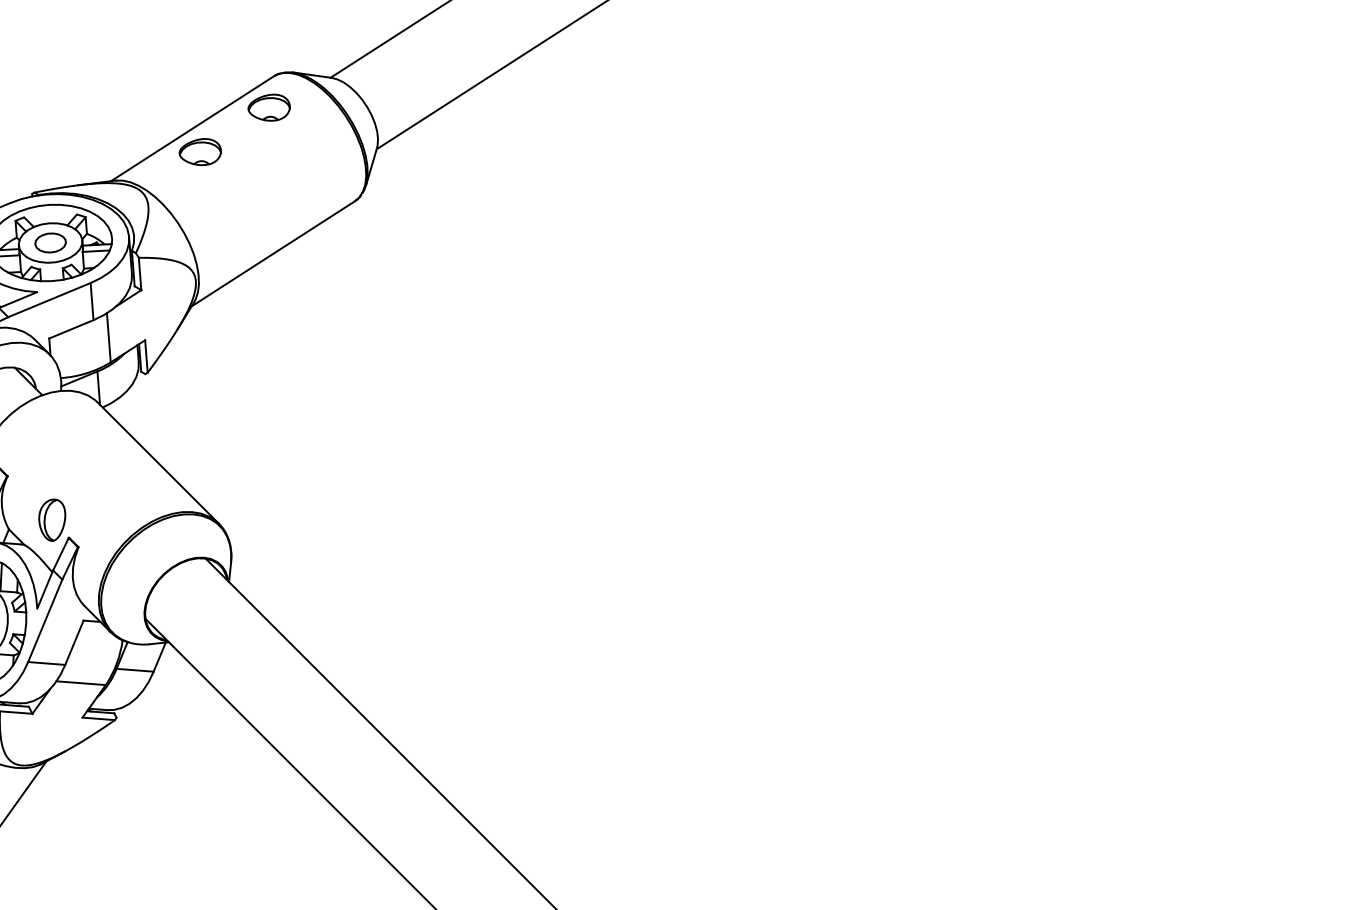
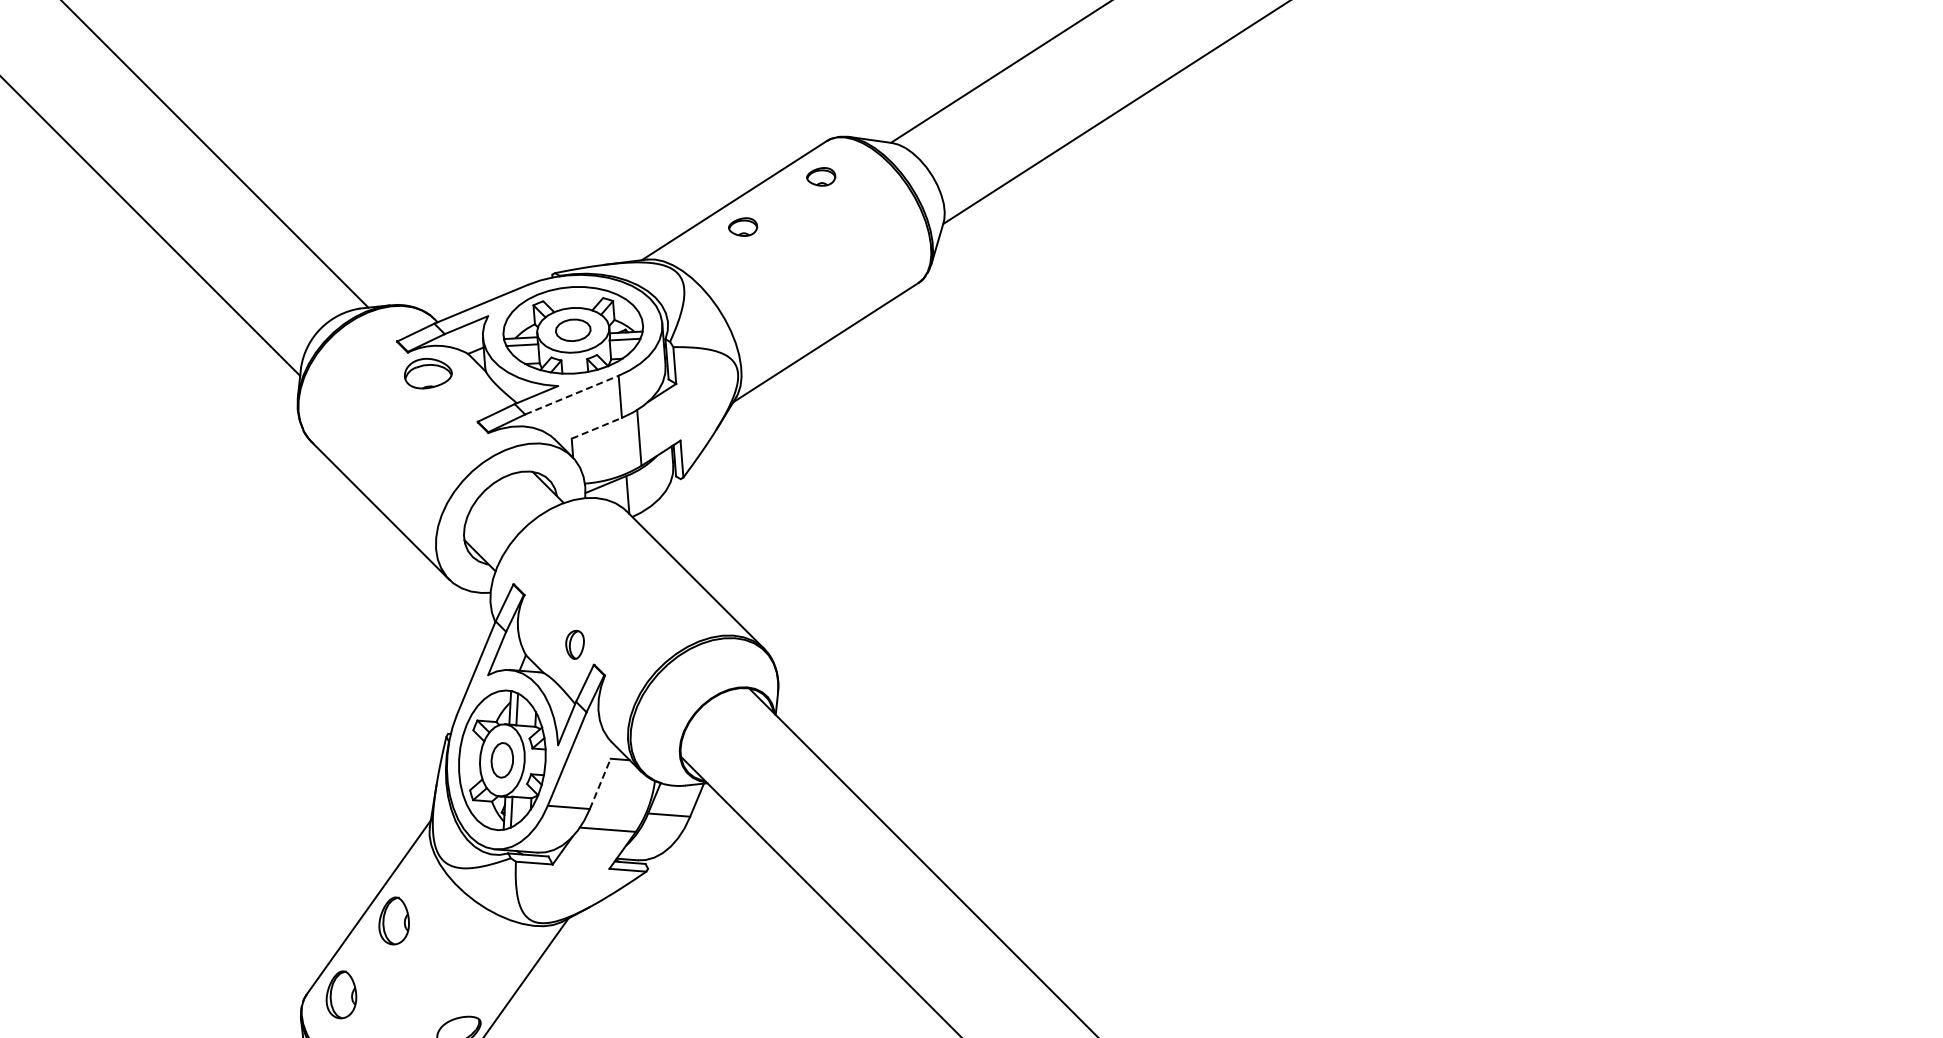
part: (268, 107) -> (820, 176), size x0.6
part: (199, 151) -> (742, 226), size x0.6
line: (49, 300) -> (571, 395), solid -> dashed
line: (71, 329) -> (597, 428), solid -> dashed
part: (51, 519) -> (574, 644), size x0.6
line: (74, 642) -> (600, 783), solid -> dashed

